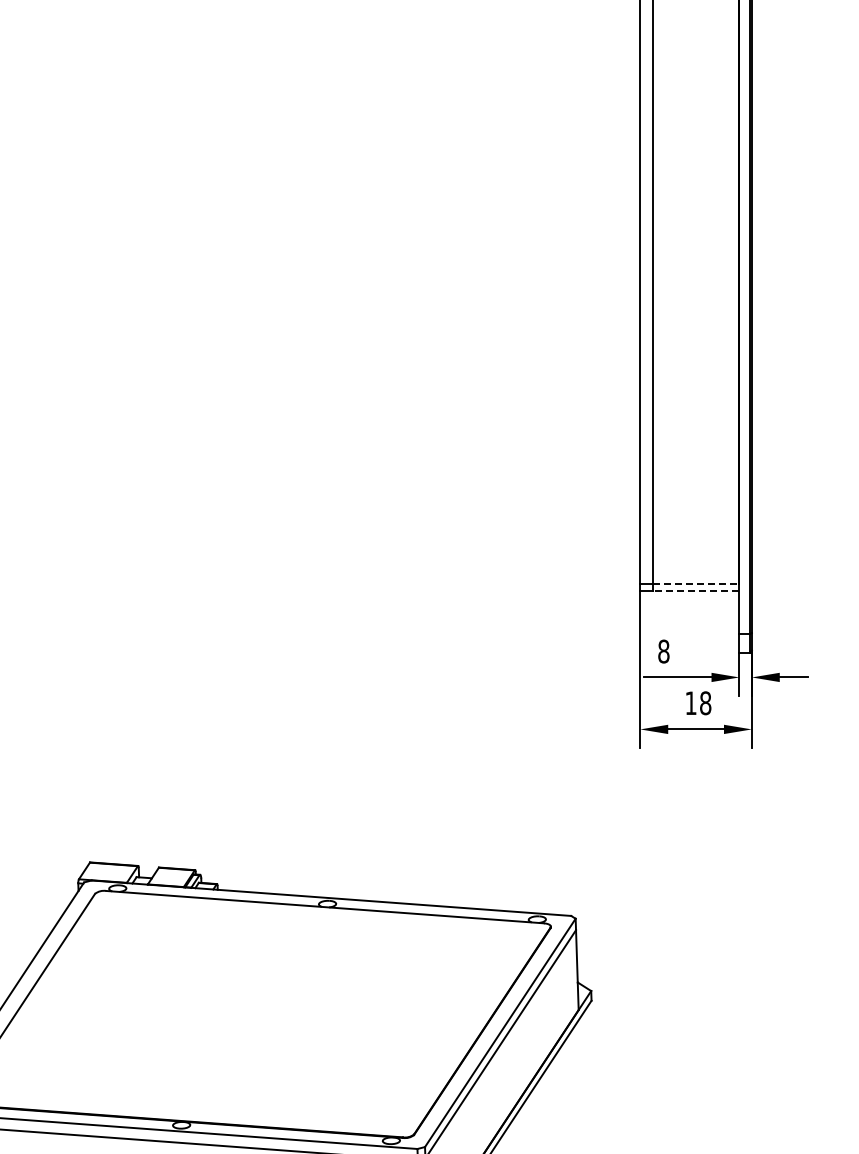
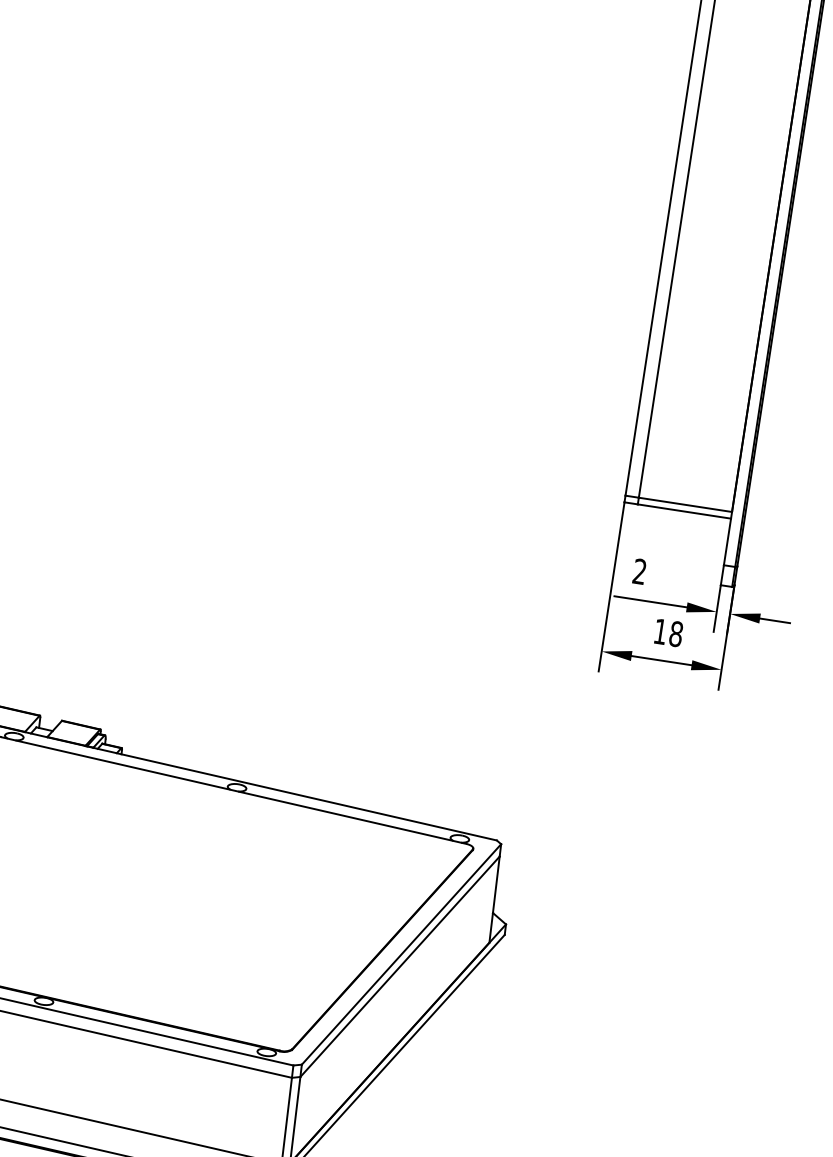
line: (696, 584) -> (685, 505), dashed -> solid
line: (695, 590) -> (683, 511), dashed -> solid
text: (663, 651) -> (639, 571), 8 -> 2

